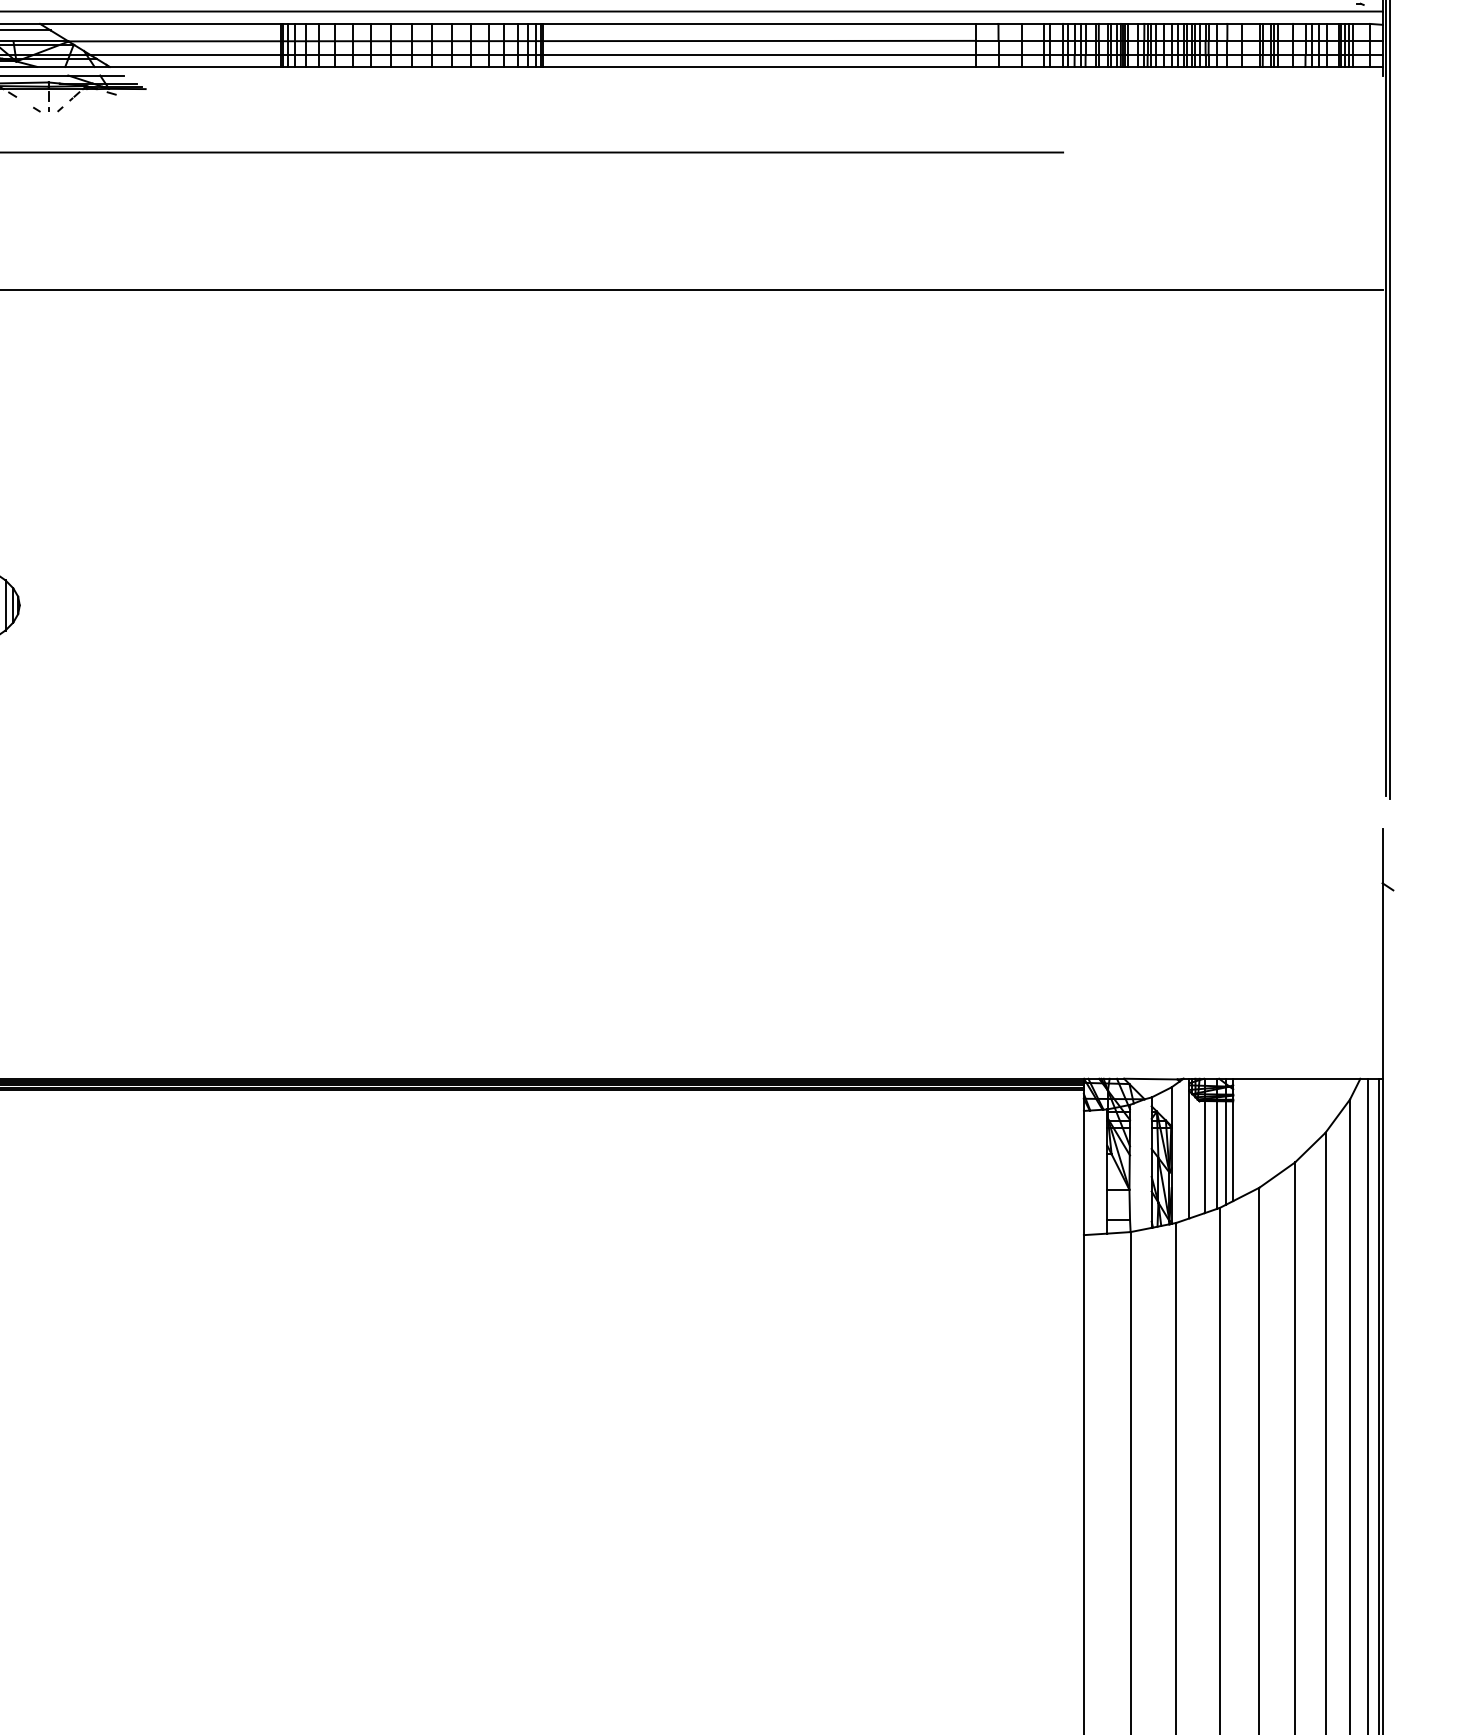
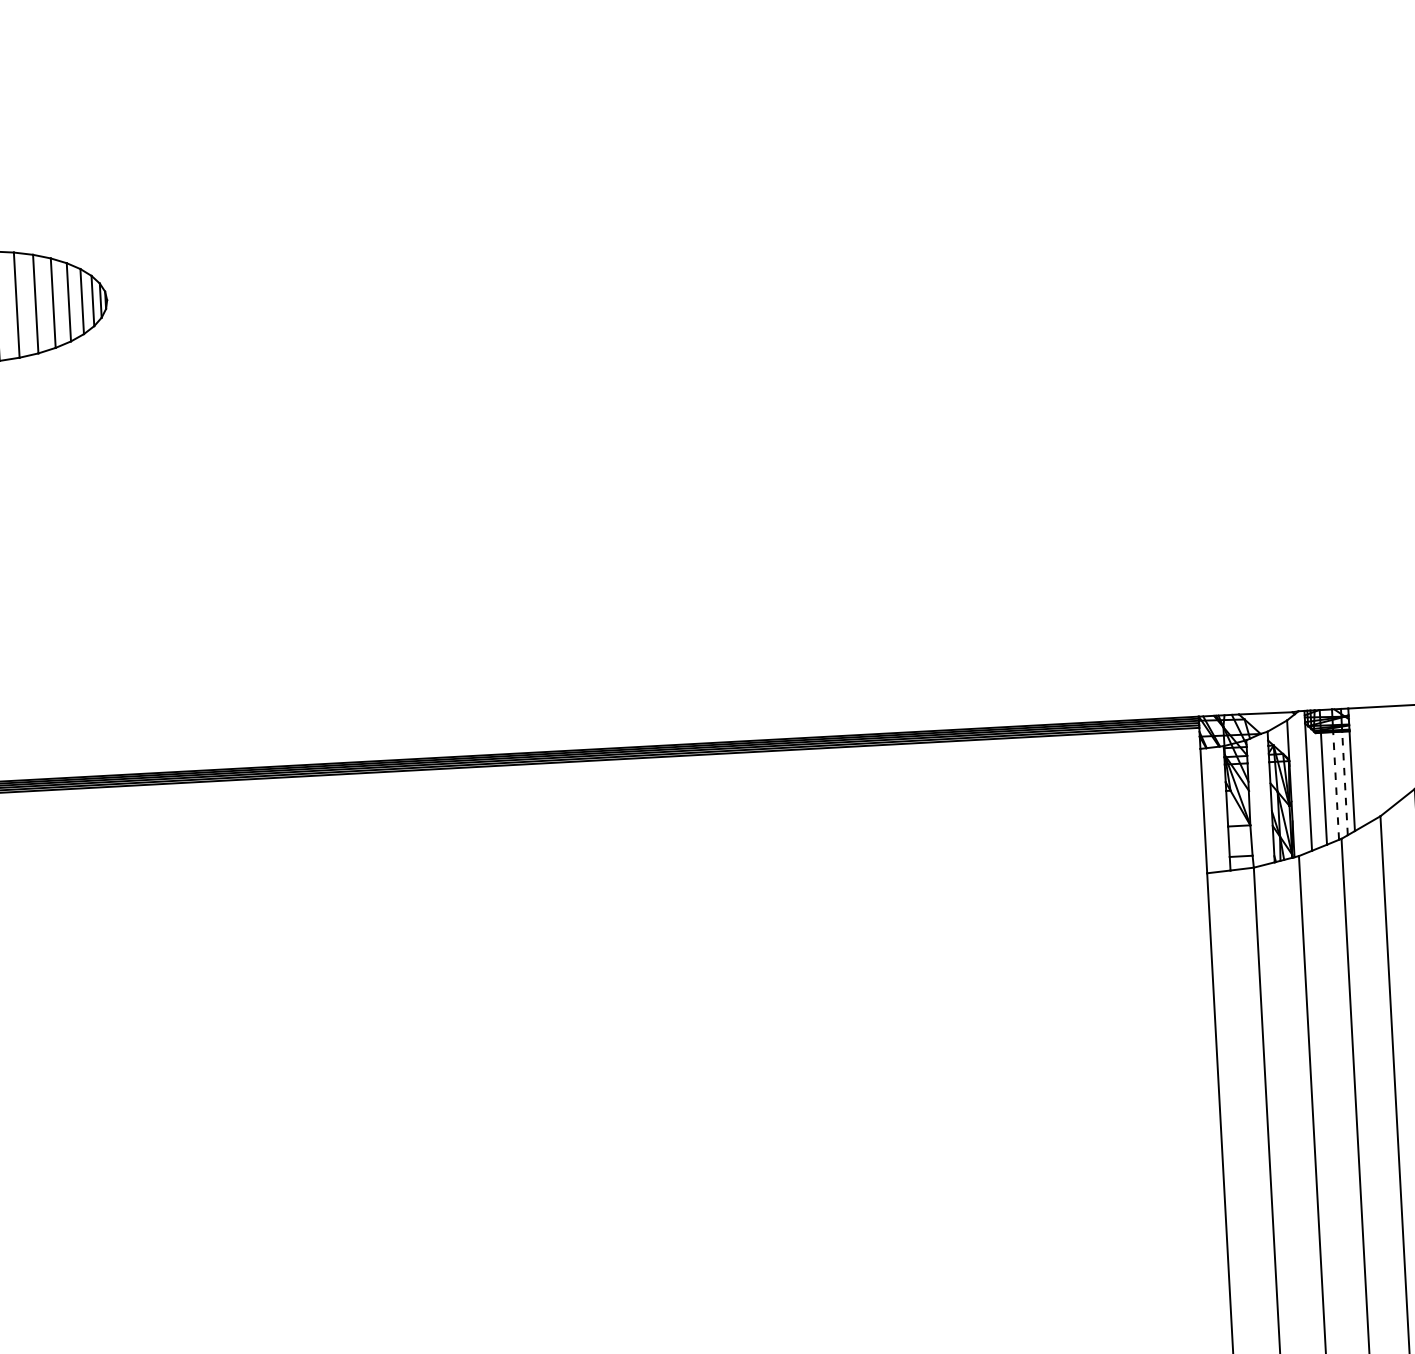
line: (1225, 1153) -> (1344, 783), solid -> dashed
line: (1216, 1155) -> (1335, 786), solid -> dashed

